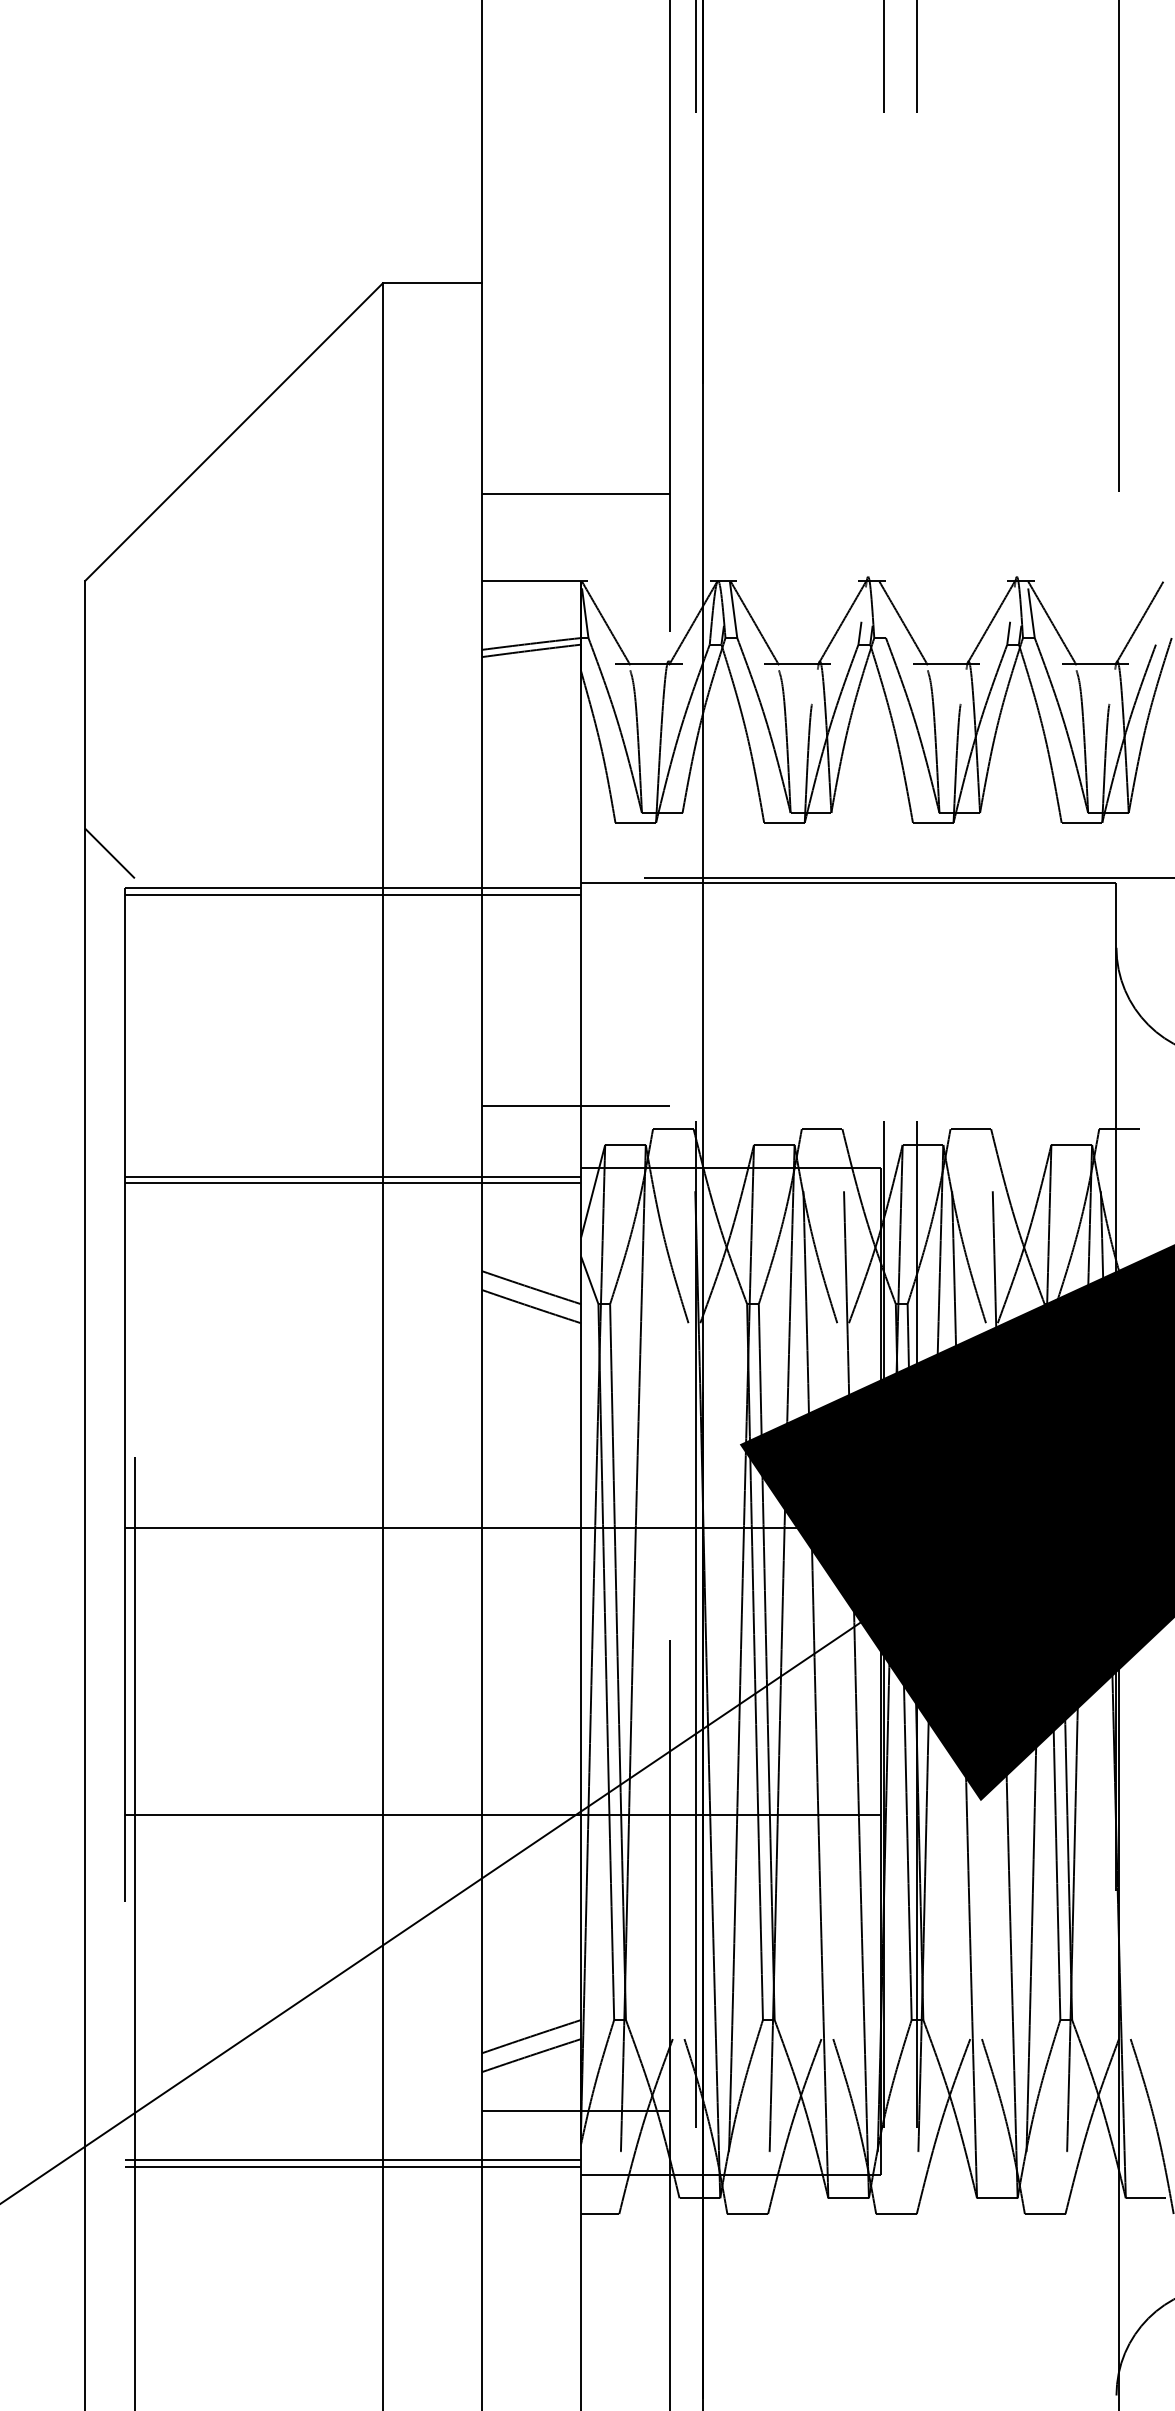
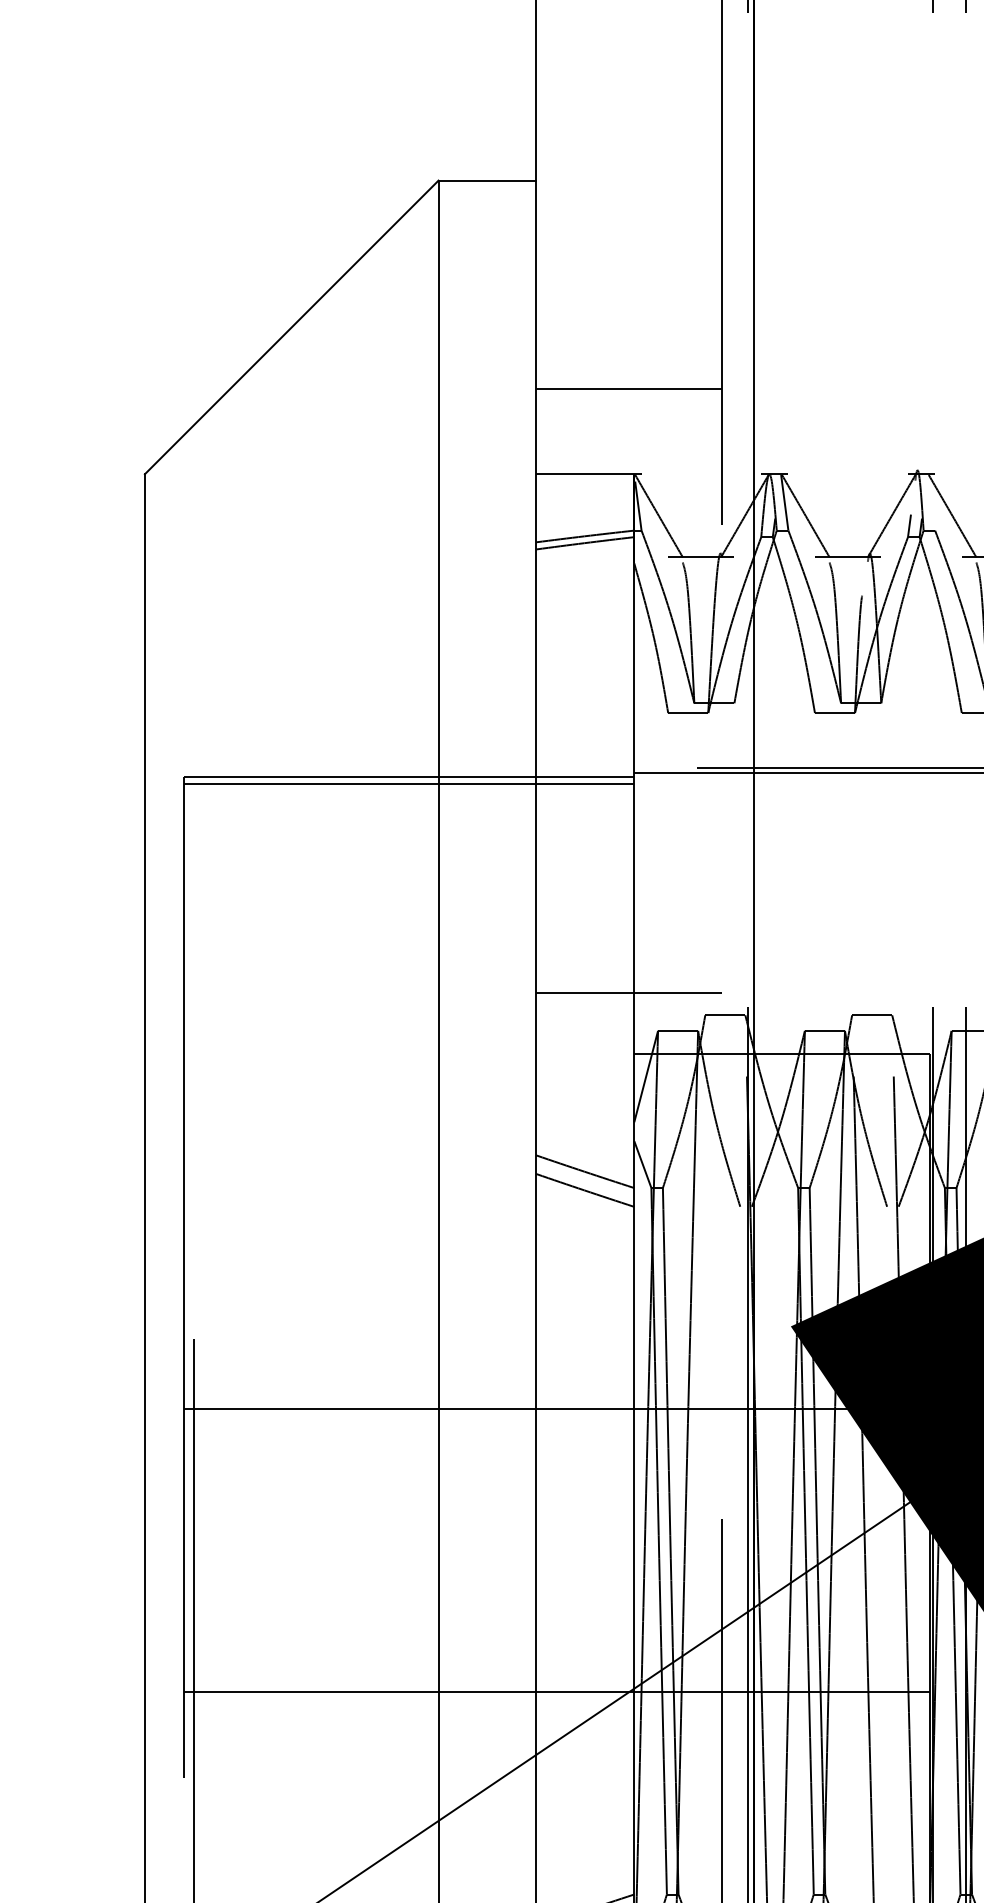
line: (109, 853) -> (168, 743), removed
line: (352, 1176) -> (408, 1062), removed
line: (352, 1183) -> (408, 1068), removed

